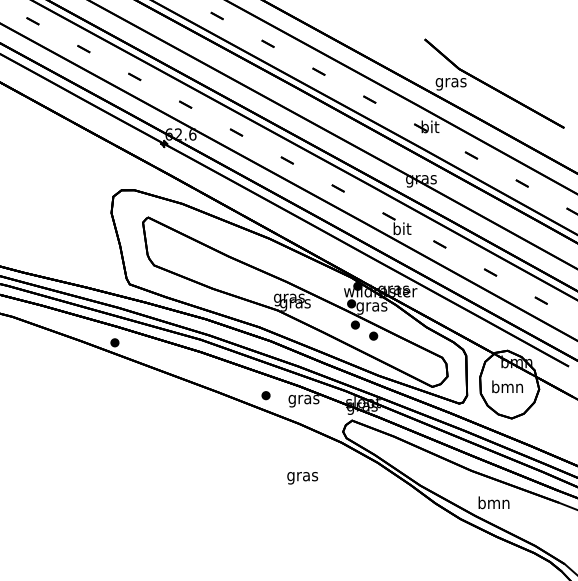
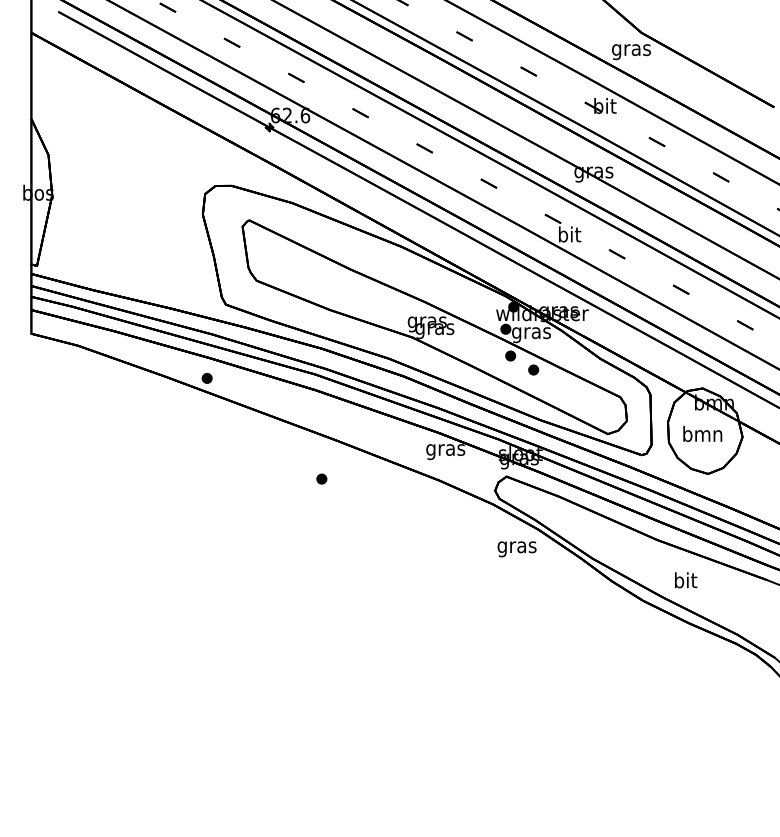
part: (265, 395) -> (321, 478), moved
text: (302, 478) -> (516, 549), moved
text: (493, 502) -> (685, 580), bmn -> bit

